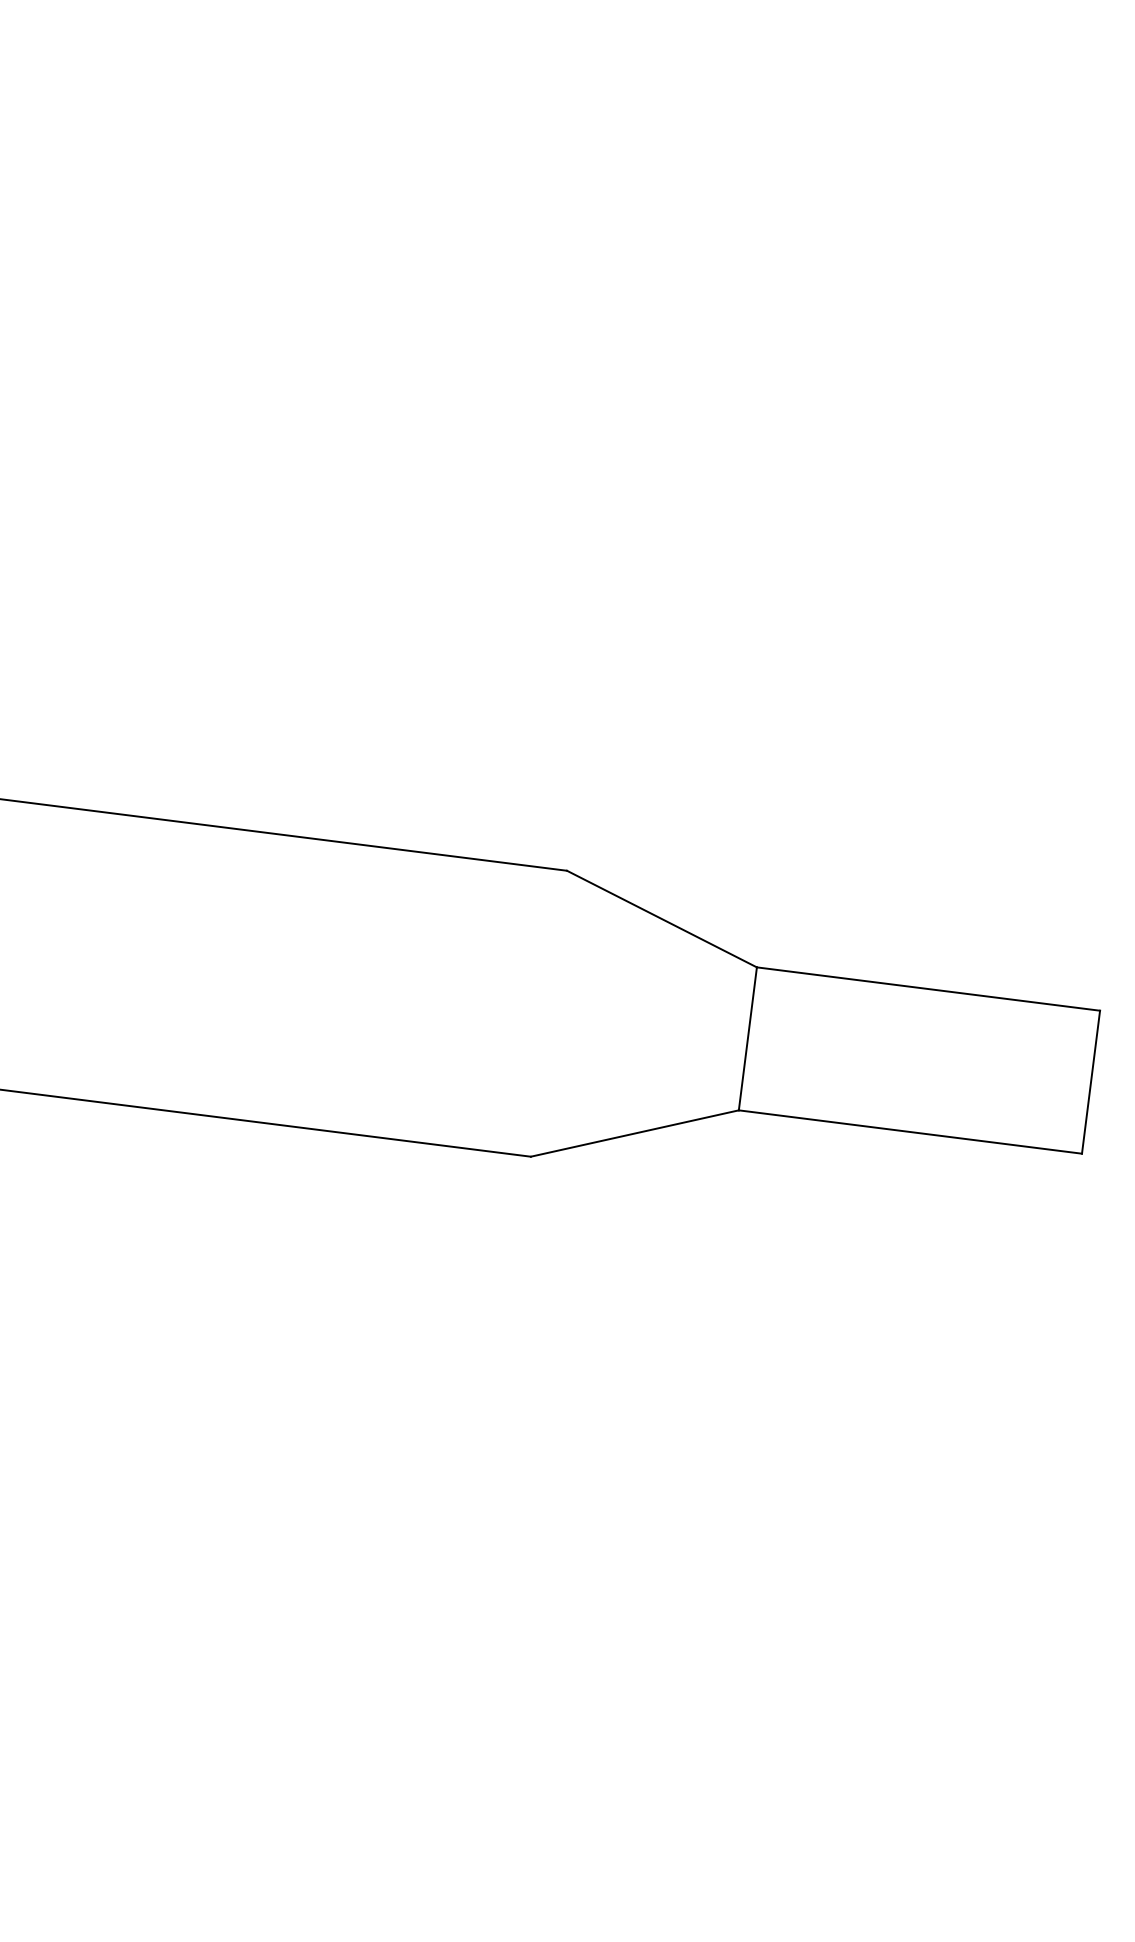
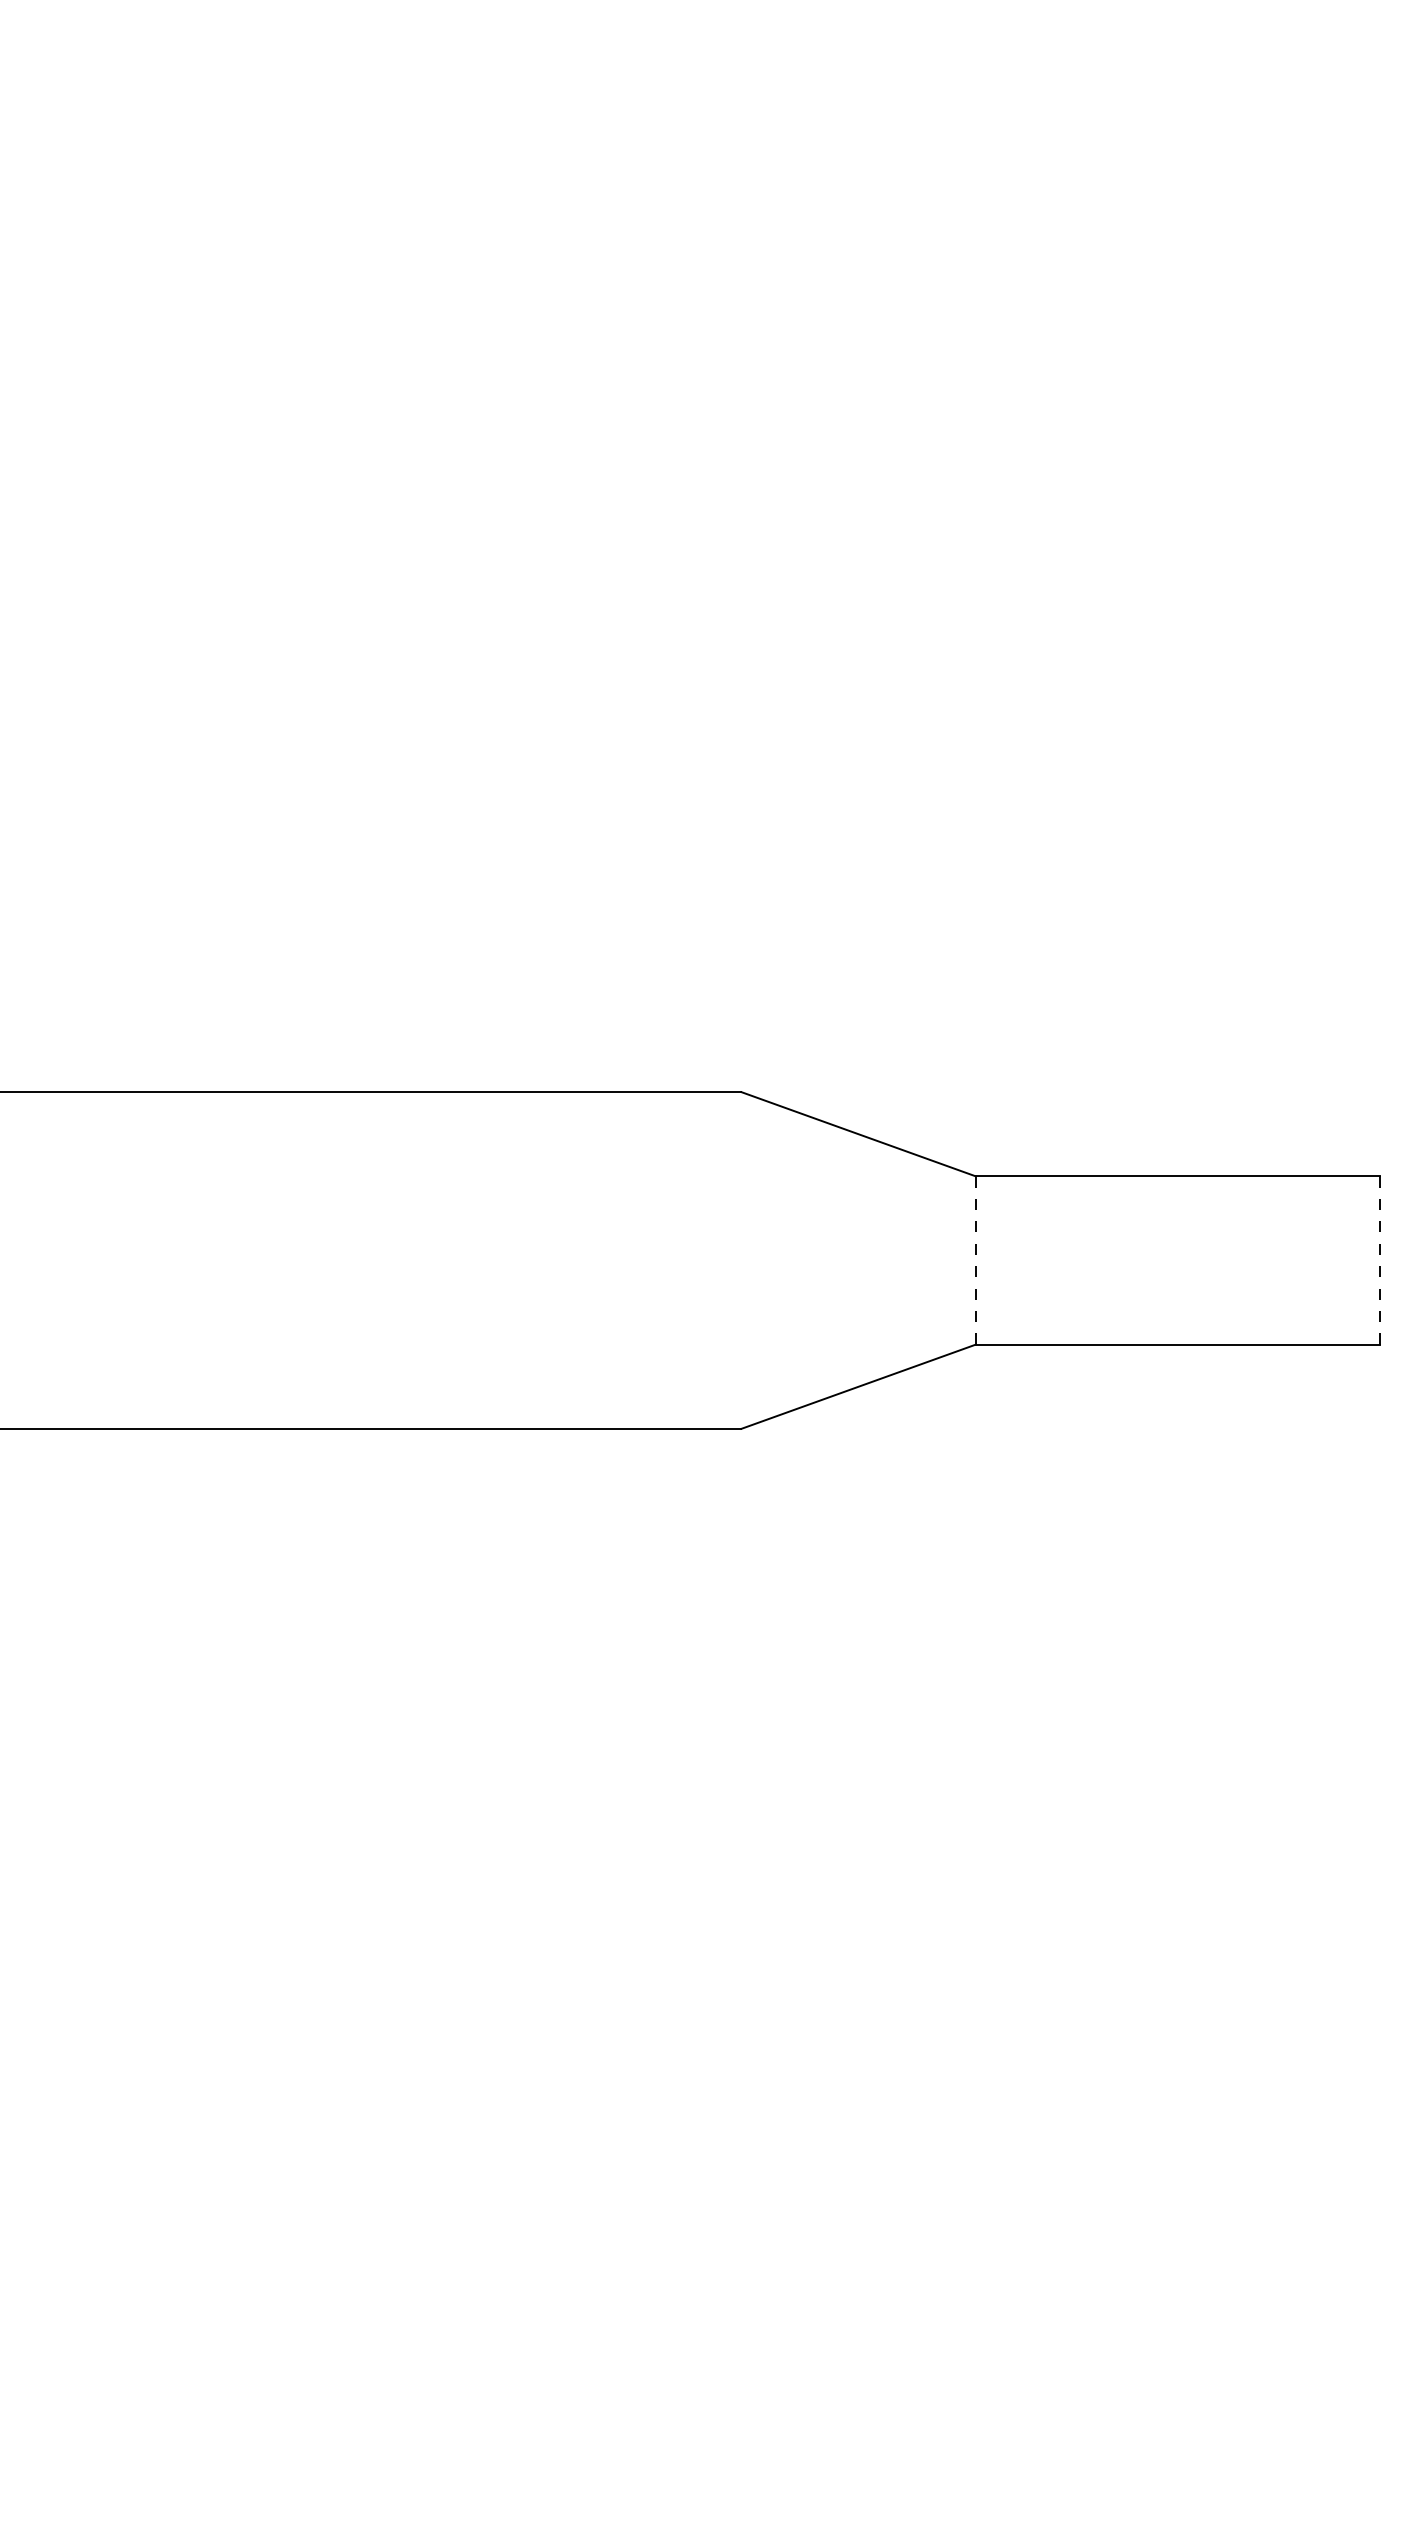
line: (747, 1038) -> (975, 1260), solid -> dashed
line: (1090, 1082) -> (1379, 1260), solid -> dashed

